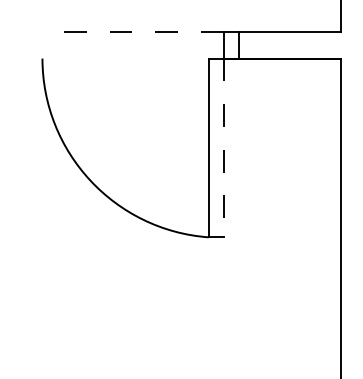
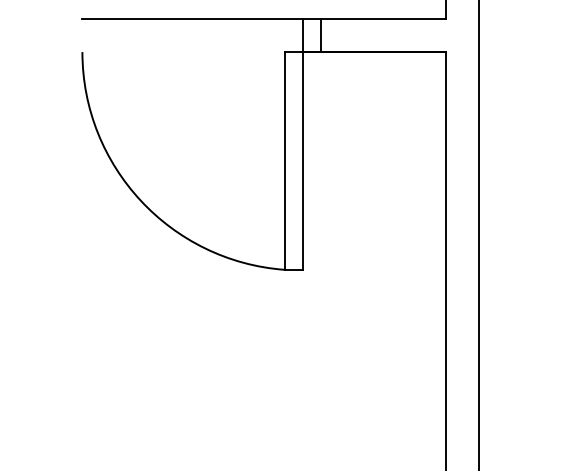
line: (132, 31) -> (192, 19), dashed -> solid
line: (223, 147) -> (303, 160), dashed -> solid

